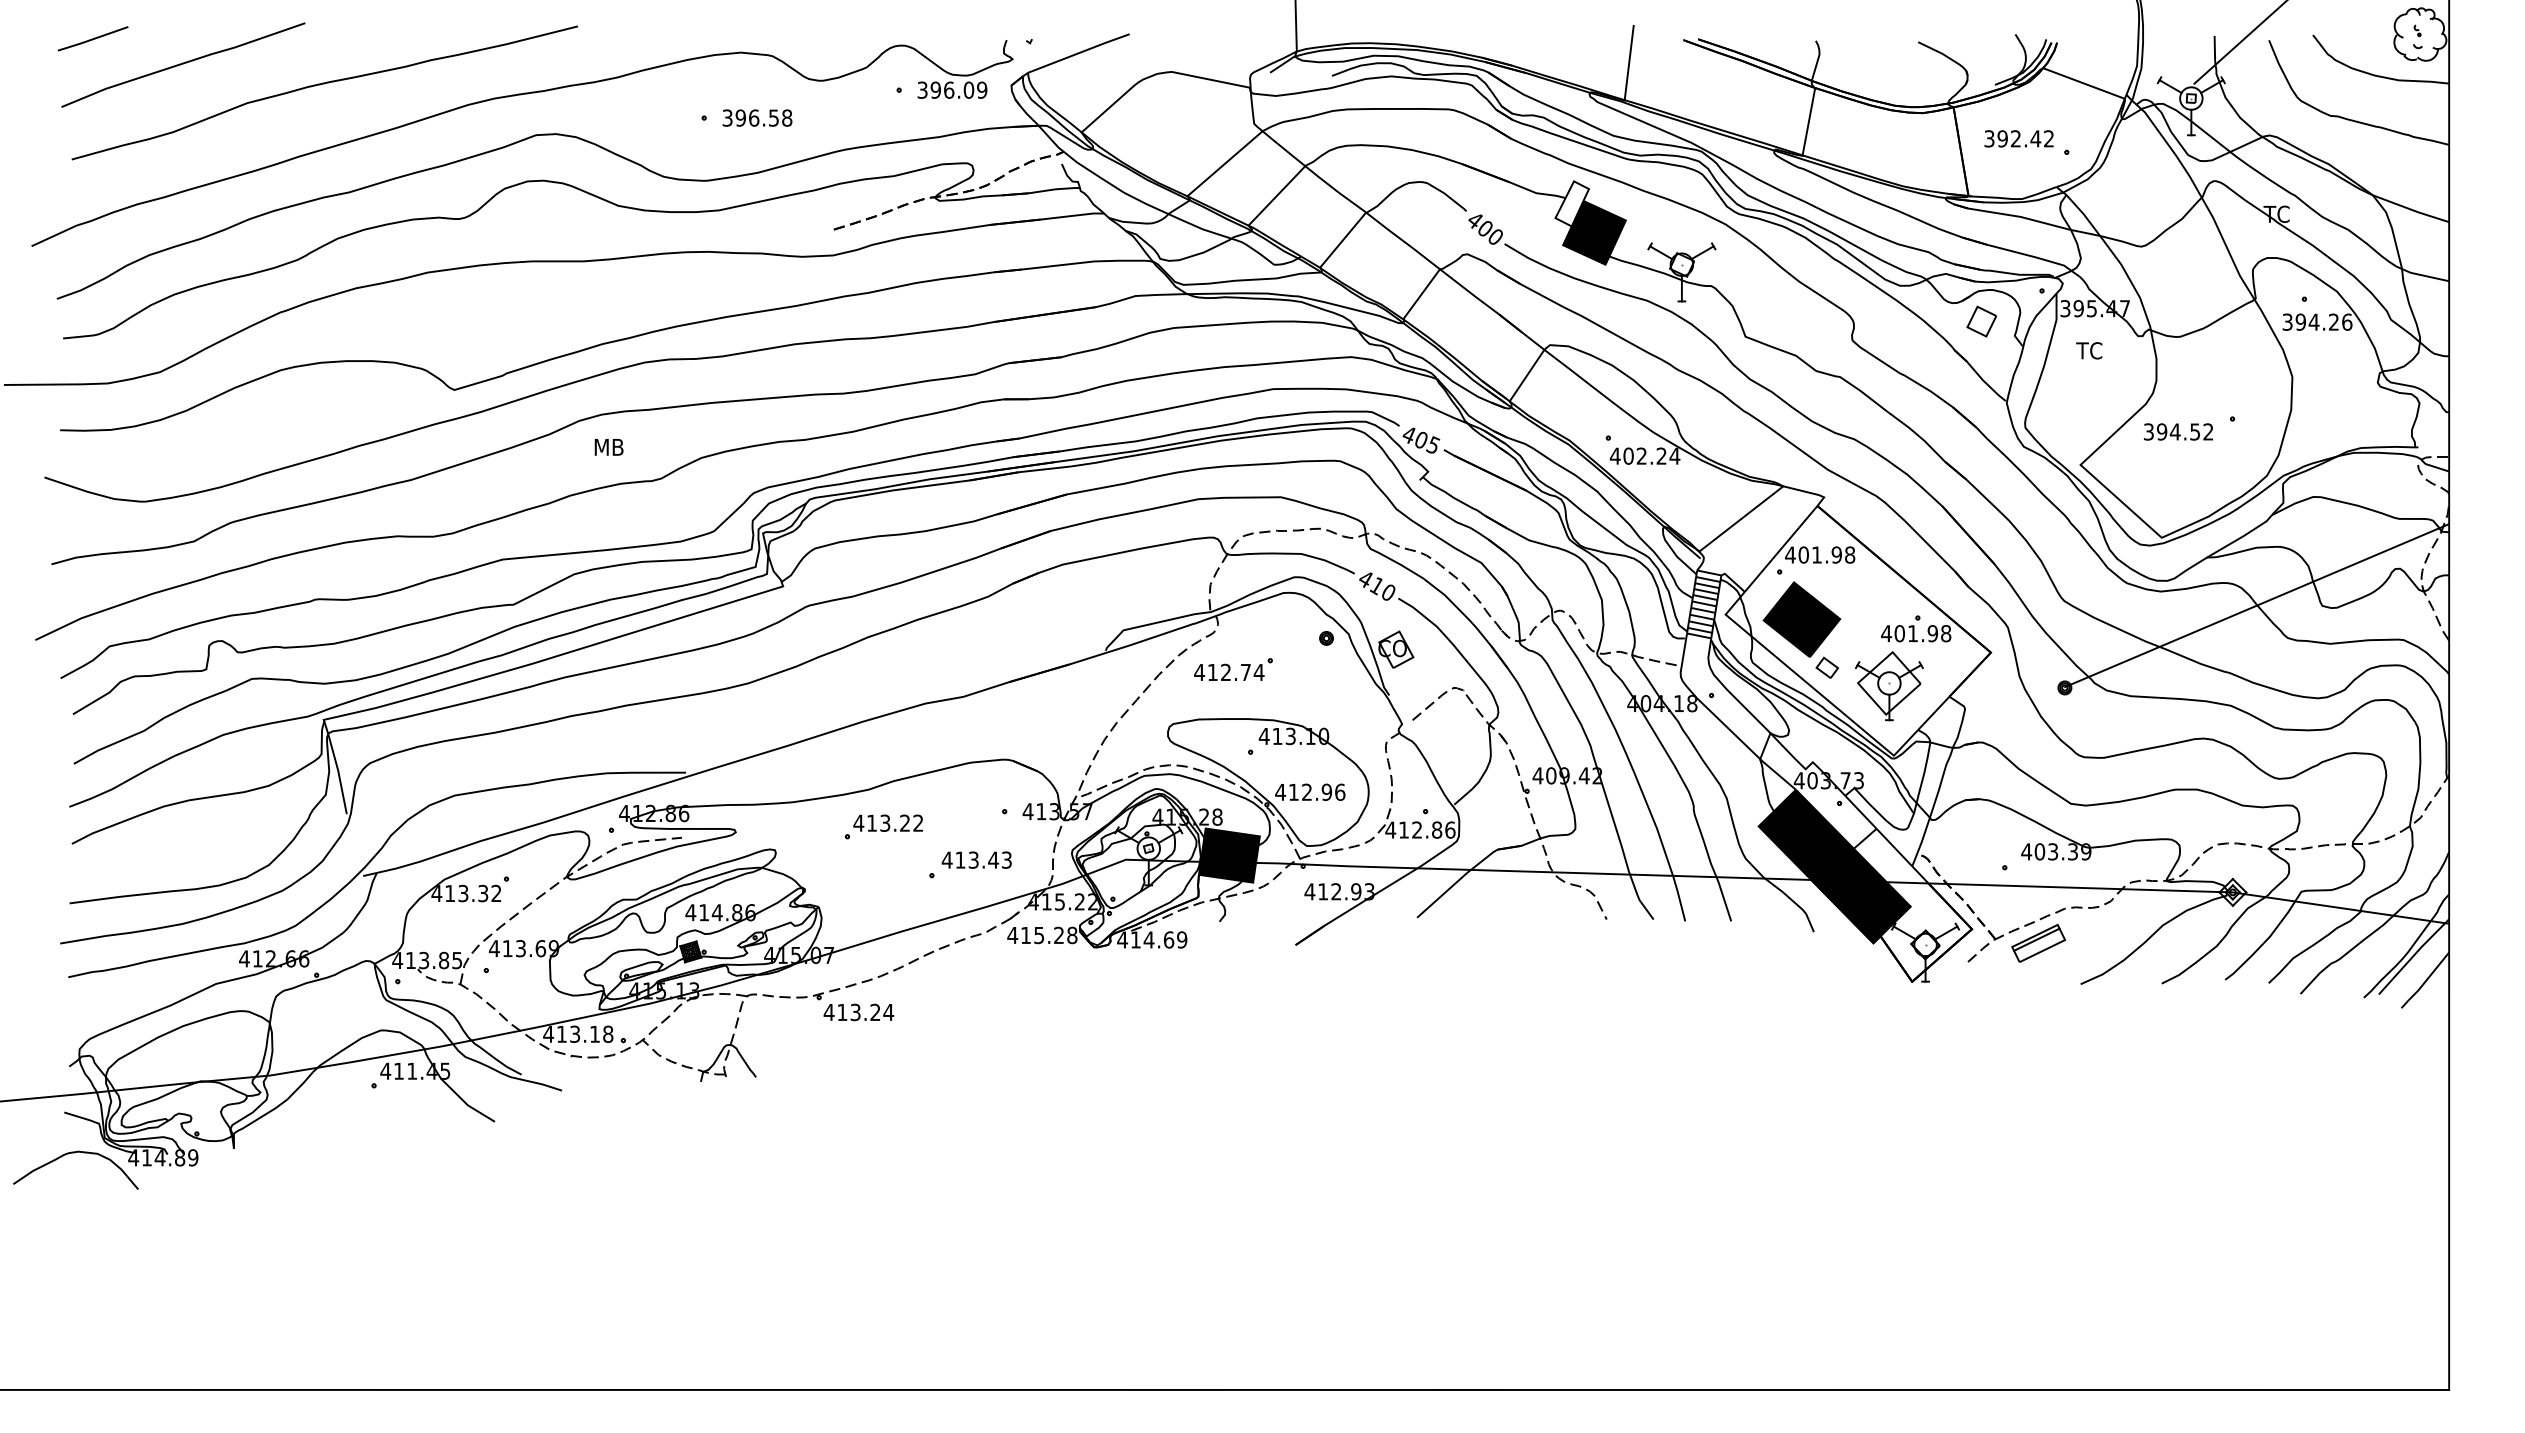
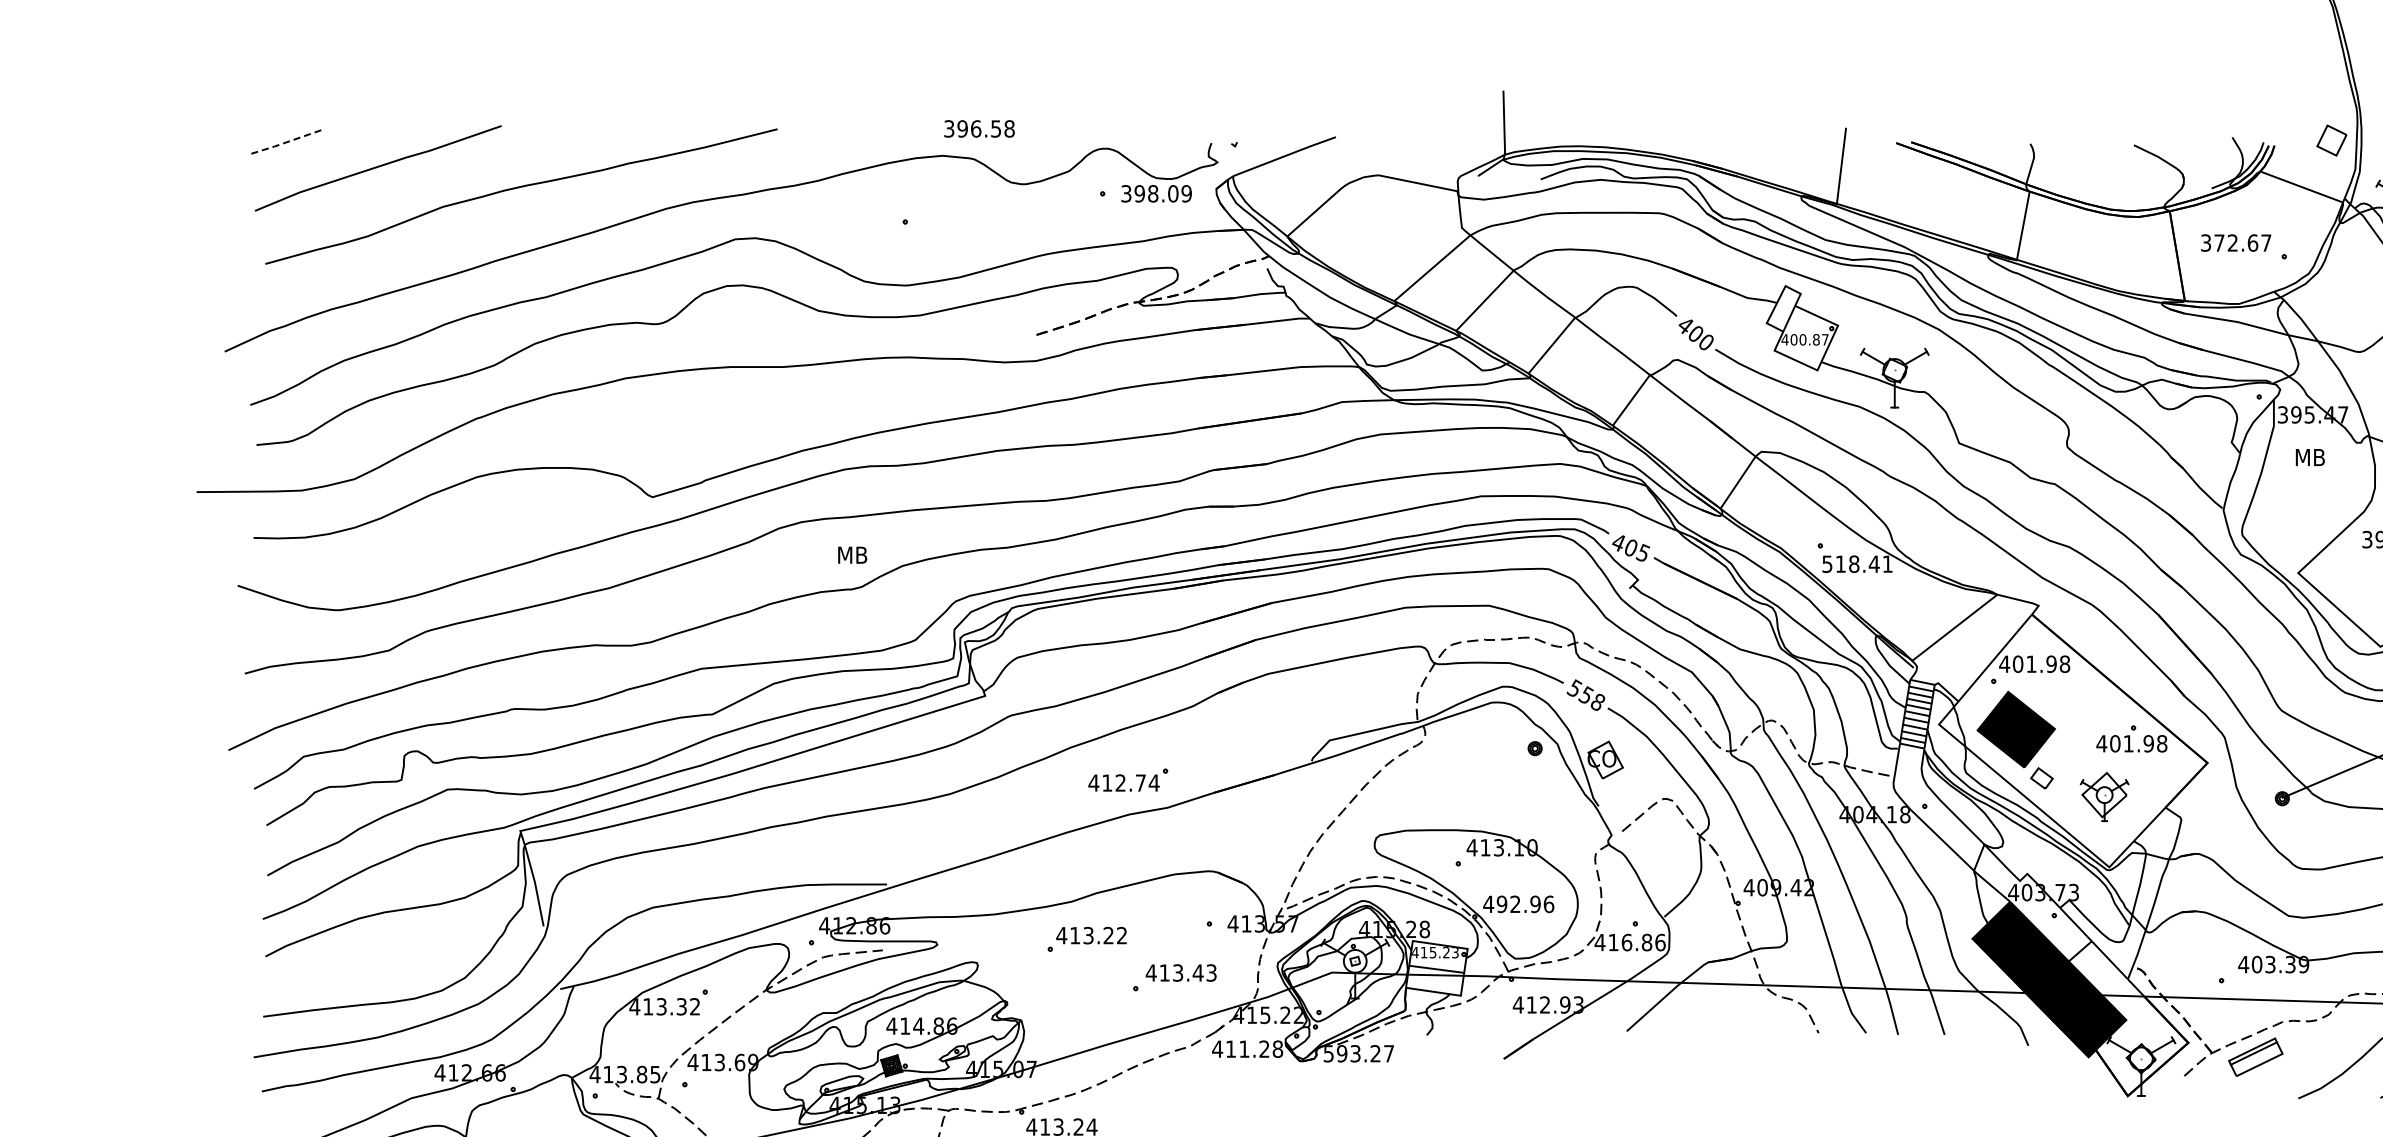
line: (92, 39) -> (286, 142), solid -> dashed
text: (949, 89) -> (1153, 193), 396.09 -> 398.09
text: (757, 117) -> (979, 128), moved
text: (2025, 138) -> (2242, 242), 392.42 -> 372.67
fill: (1594, 232) -> (1806, 337), removed
part: (1981, 321) -> (2331, 140), moved
text: (2091, 350) -> (2309, 457), TC -> MB
text: (608, 447) -> (852, 555), moved
text: (1644, 455) -> (1856, 563), 402.24 -> 518.41
text: (1376, 585) -> (1585, 695), 410 -> 558
part: (1233, 669) -> (1128, 780), moved
part: (1888, 686) -> (2103, 797), size x0.7
text: (1293, 791) -> (1501, 903), 412.96 -> 492.96
text: (1417, 829) -> (1627, 941), 412.86 -> 416.86
fill: (1228, 855) -> (1435, 968), removed
text: (1039, 935) -> (1244, 1049), 415.28 -> 411.28
text: (1152, 939) -> (1359, 1053), 414.69 -> 593.27

